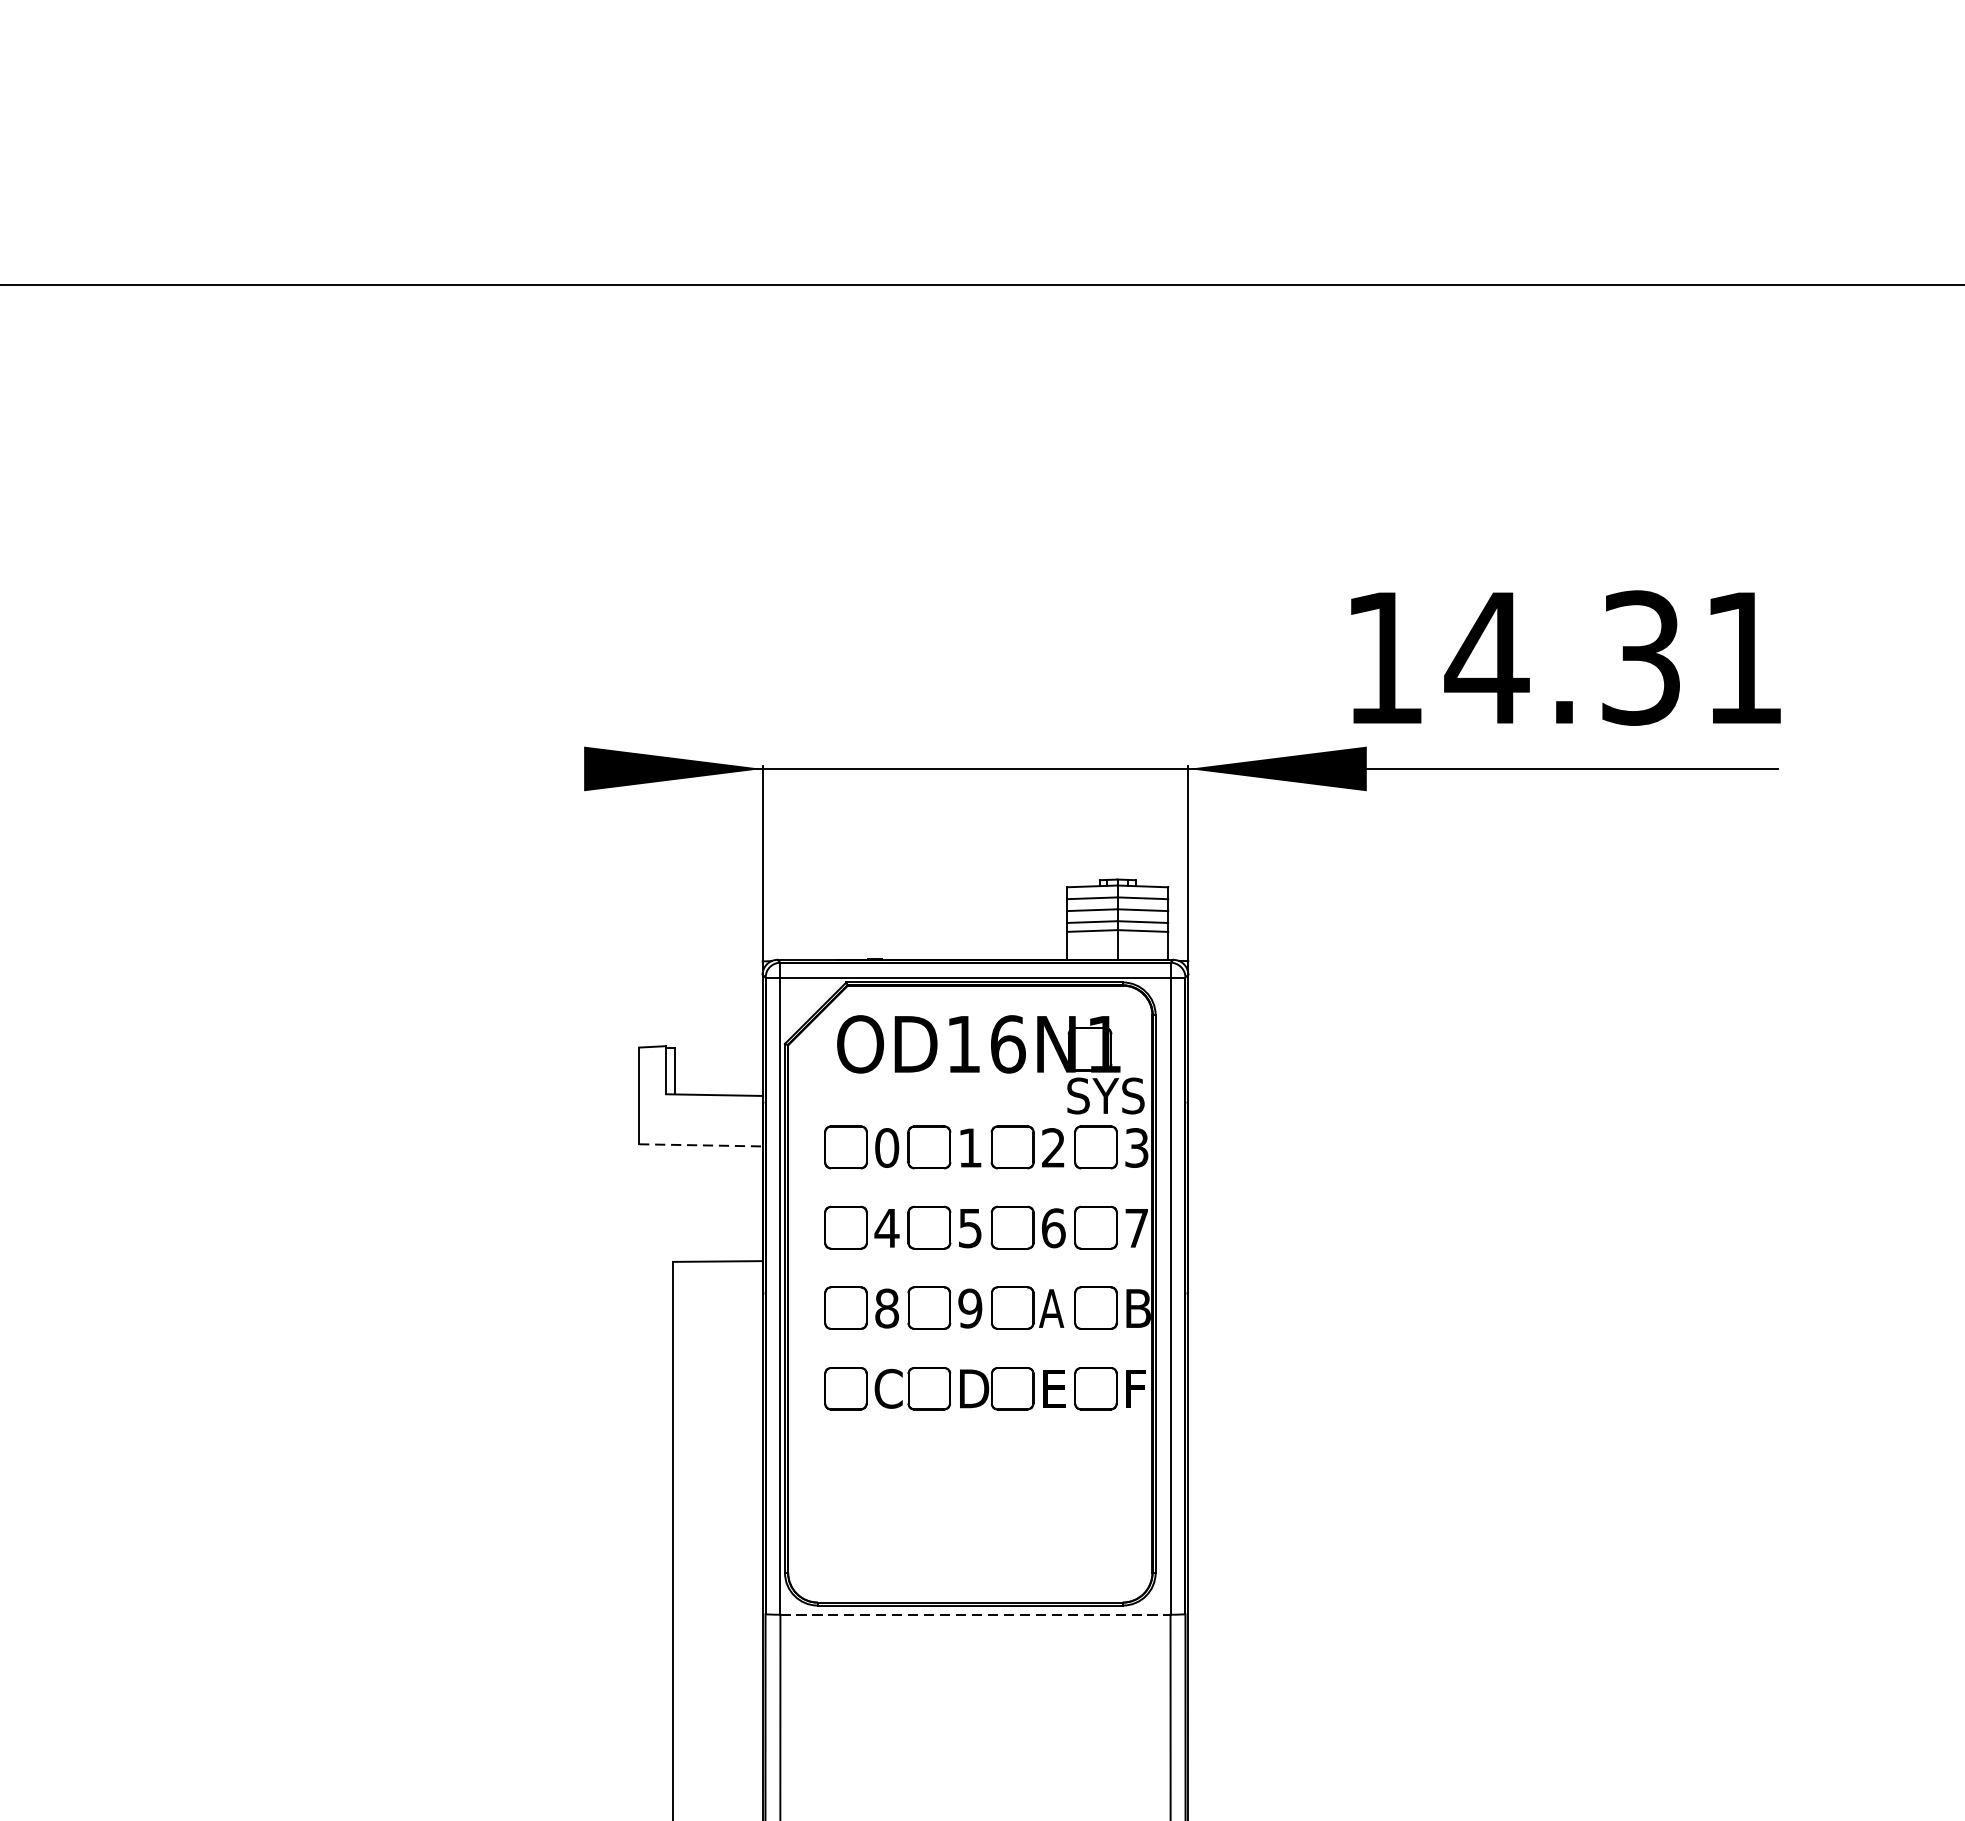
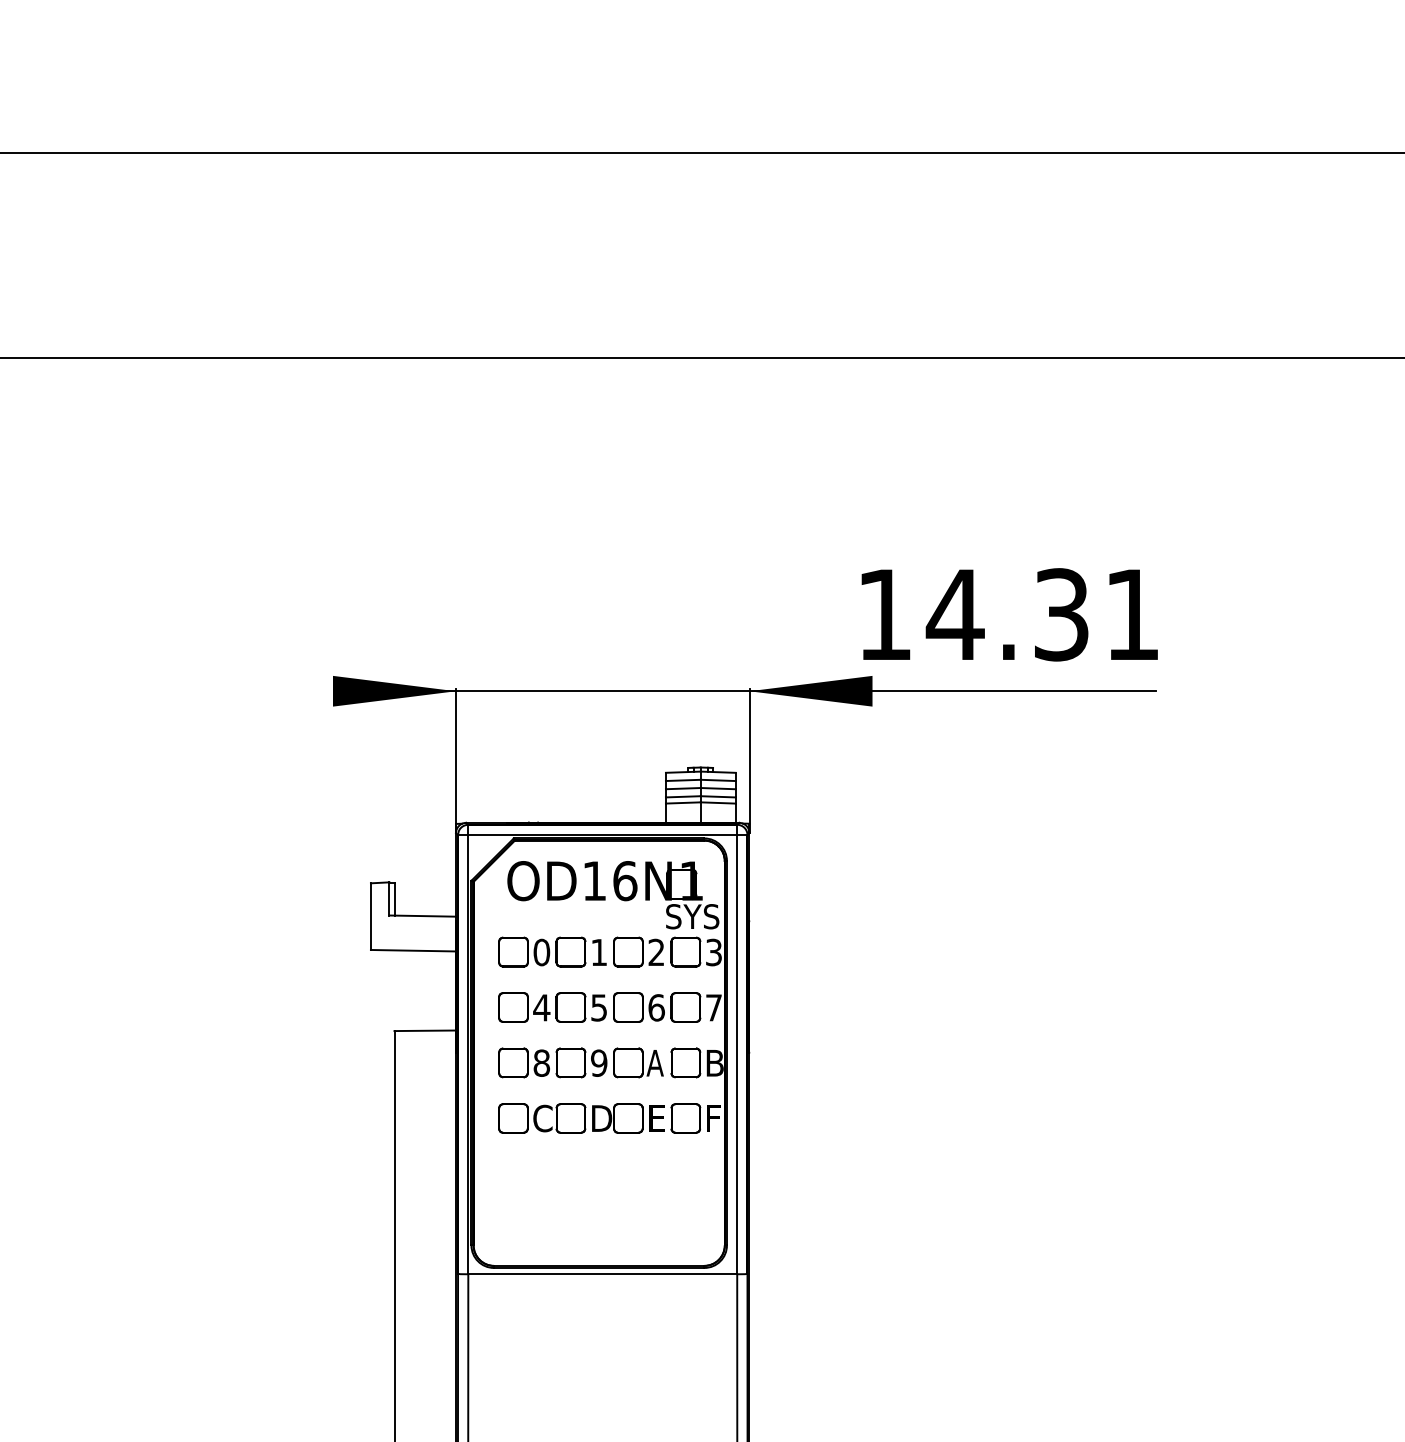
line: (700, 1145) -> (413, 950), dashed -> solid
line: (976, 1615) -> (603, 1274), dashed -> solid

